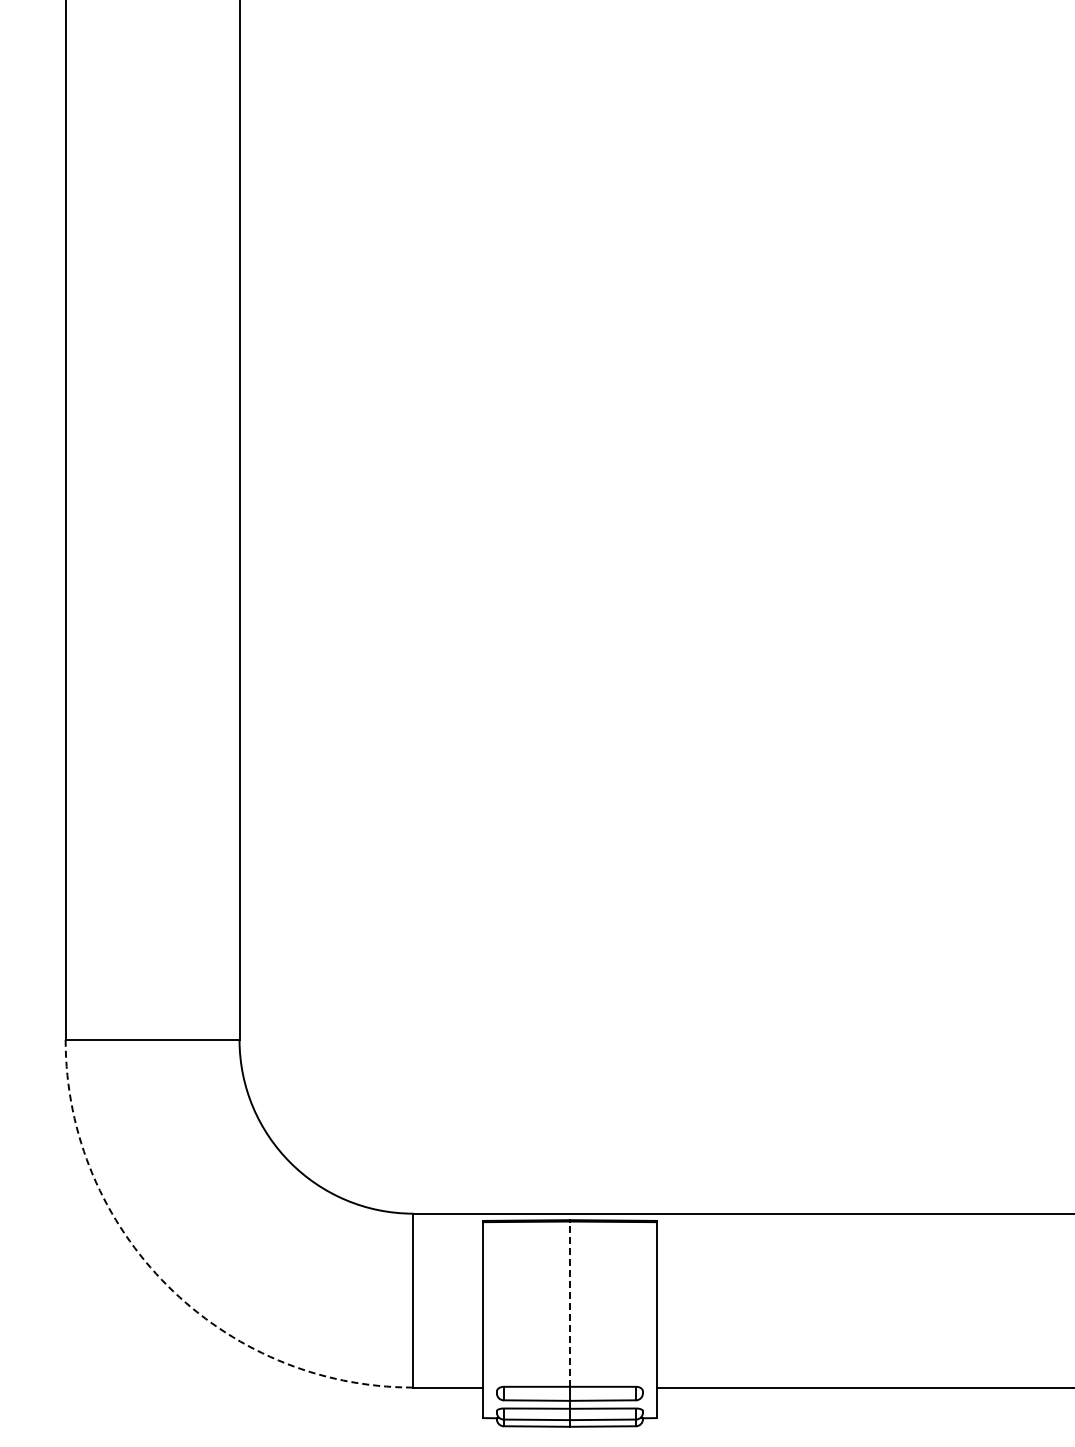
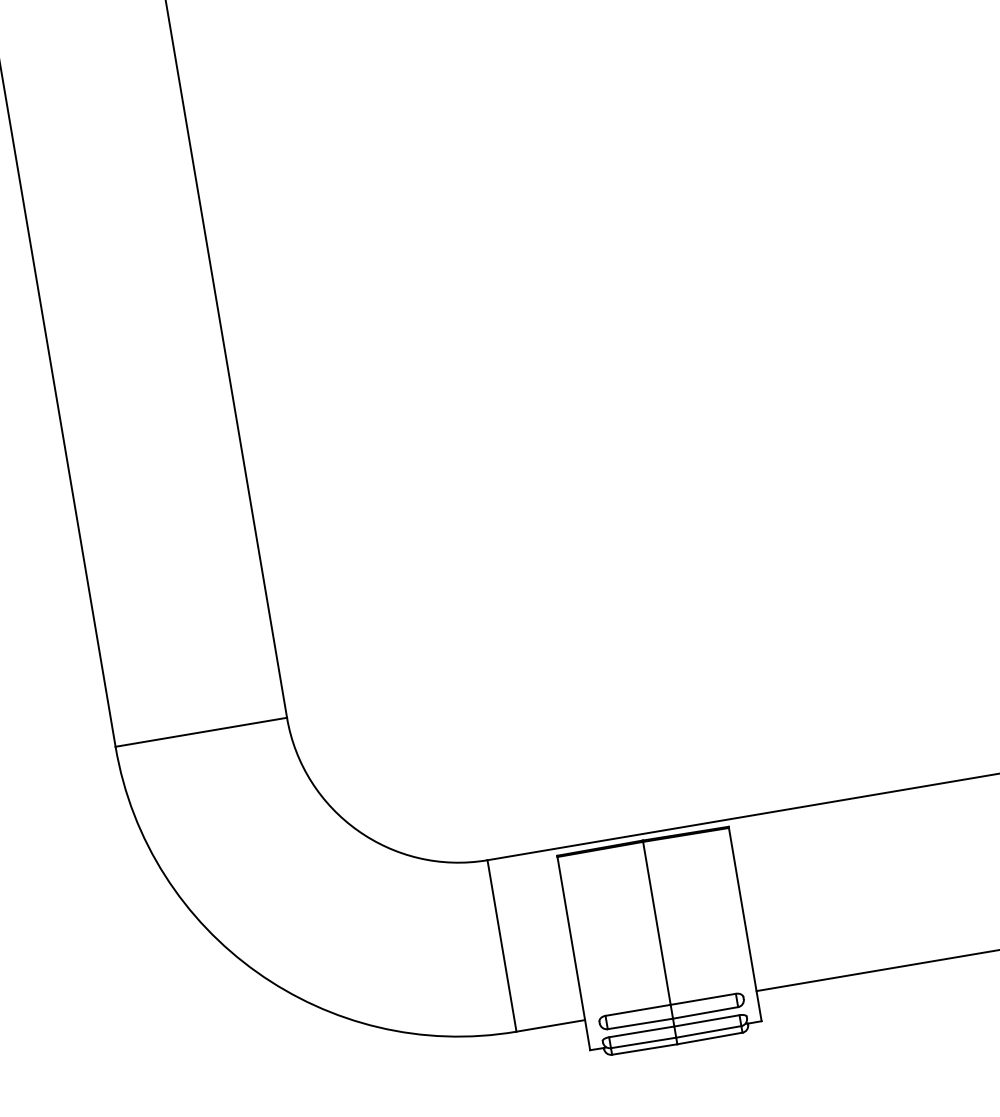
arc: (167, 1285) -> (257, 972), dashed -> solid
line: (569, 1304) -> (656, 923), dashed -> solid

